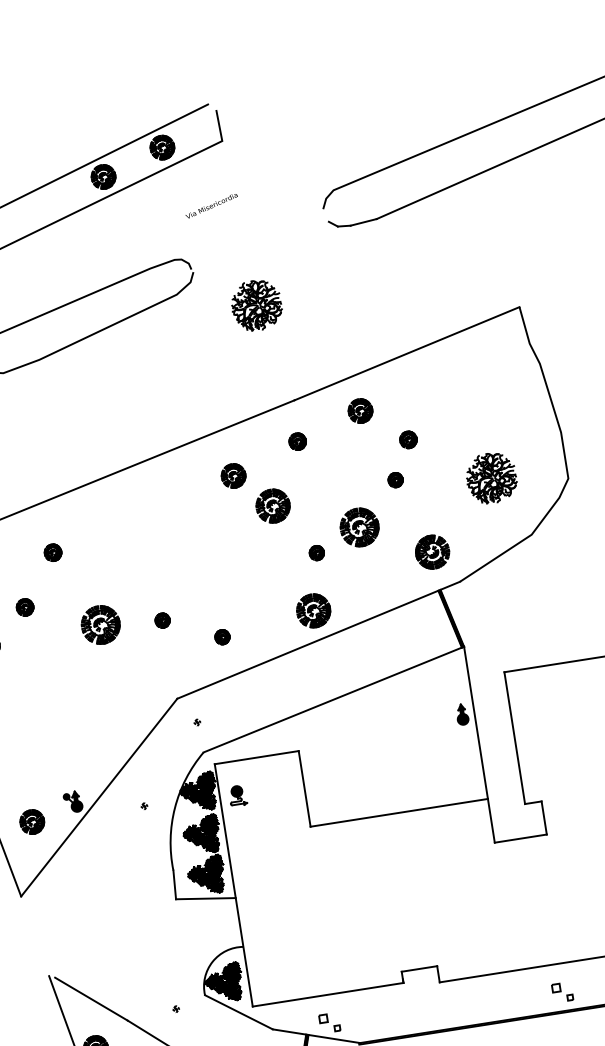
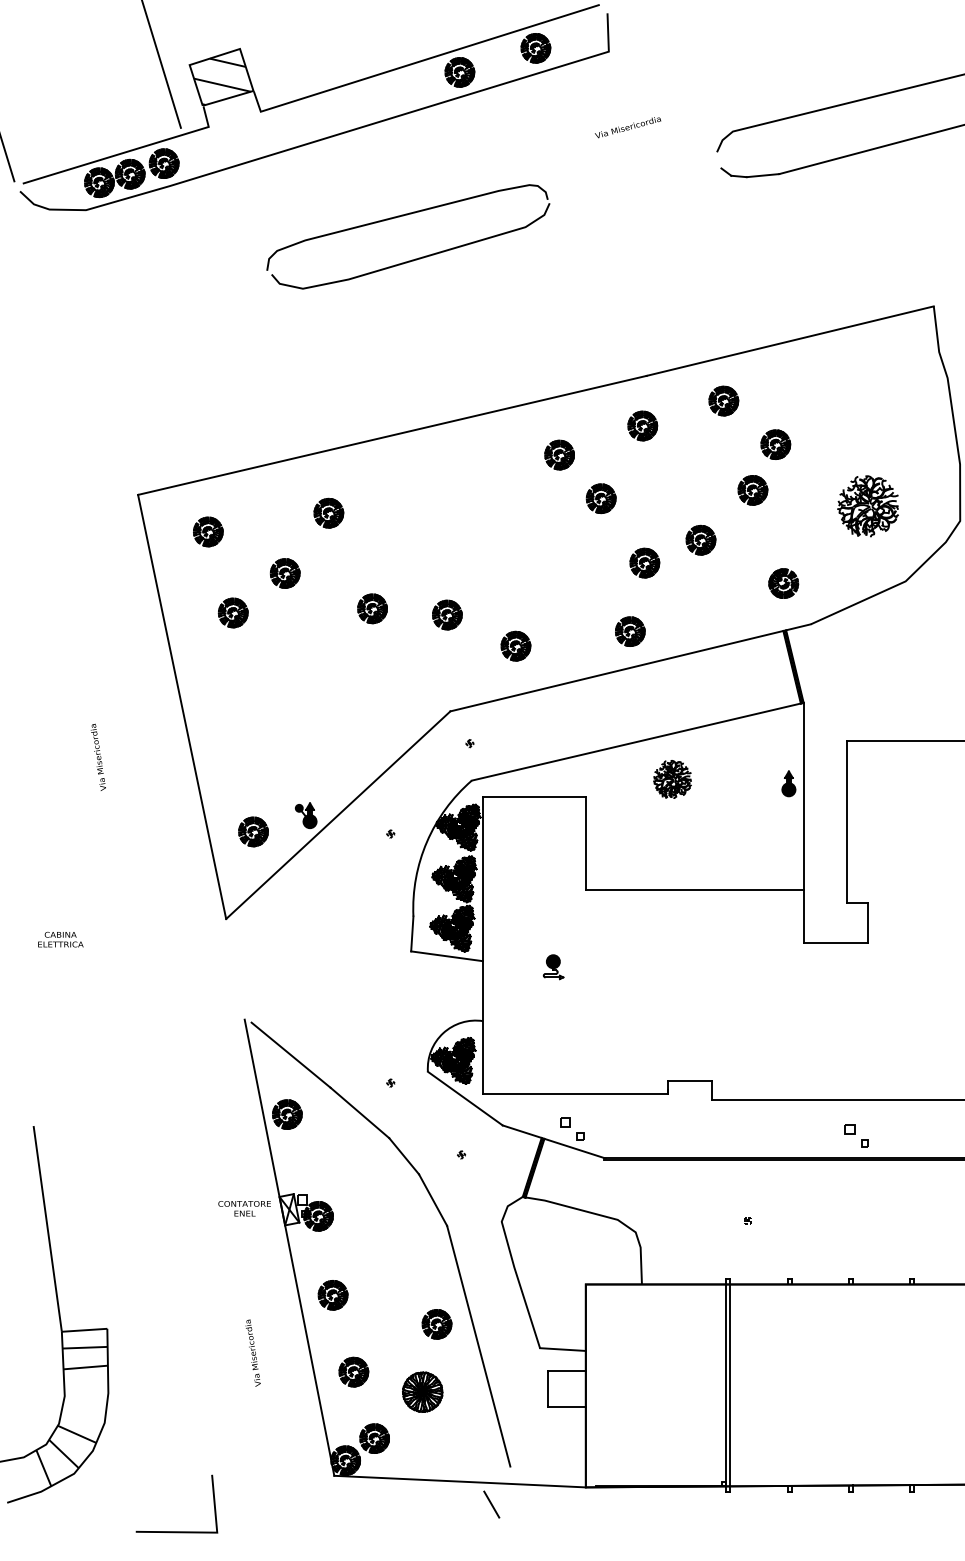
text: (212, 205) -> (628, 127), moved
part: (256, 305) -> (618, 255), removed
part: (408, 439) -> (775, 444), size x1.43
part: (297, 441) -> (642, 425), size x1.43
part: (395, 480) -> (752, 490), size x1.67
part: (272, 506) -> (600, 498), size x0.71
part: (359, 526) -> (700, 539), size x0.62
part: (52, 552) -> (328, 512), size x1.43
part: (316, 552) -> (644, 562), size x1.67
part: (432, 552) -> (783, 583), size x0.71
part: (24, 607) -> (284, 573), size x1.43
part: (313, 610) -> (630, 631), size x0.71
part: (162, 620) -> (447, 614), size x1.67
part: (100, 624) -> (372, 608), size x0.62
part: (221, 636) -> (515, 645), size x1.67
part: (366, 725) -> (672, 779), added
part: (237, 796) -> (553, 967), moved

